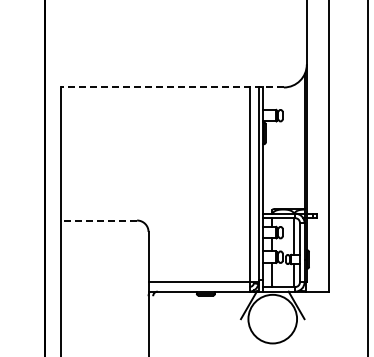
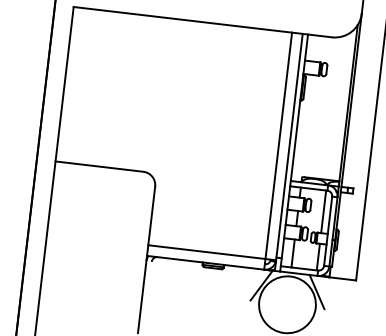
line: (172, 87) -> (202, 22), dashed -> solid
line: (99, 220) -> (99, 166), dashed -> solid

